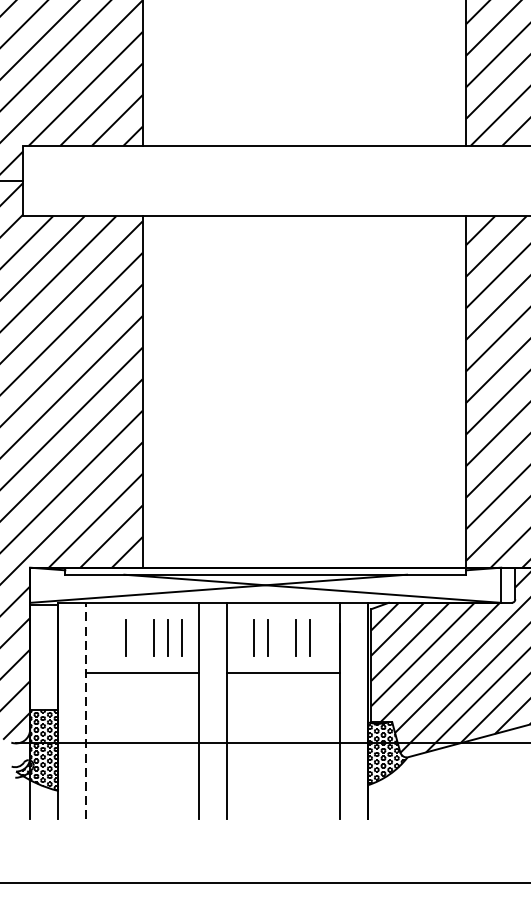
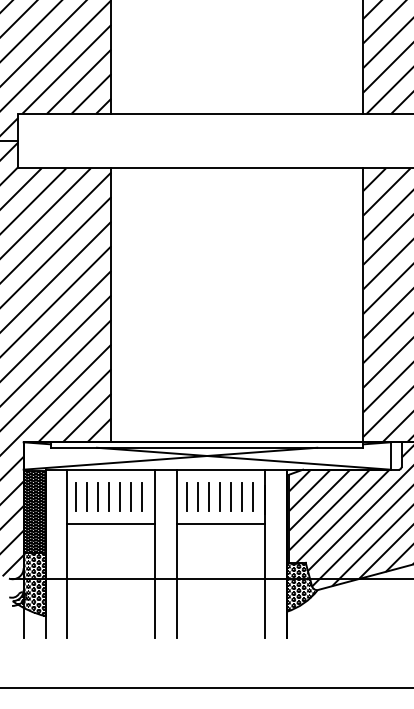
line: (98, 637) -> (76, 496), added
line: (112, 637) -> (87, 496), added
line: (140, 637) -> (109, 496), added
line: (240, 637) -> (187, 496), added
line: (282, 637) -> (220, 496), added
line: (323, 637) -> (252, 496), added
hatch: (44, 657) -> (34, 512), added
line: (86, 710) -> (67, 553), dashed -> solid

